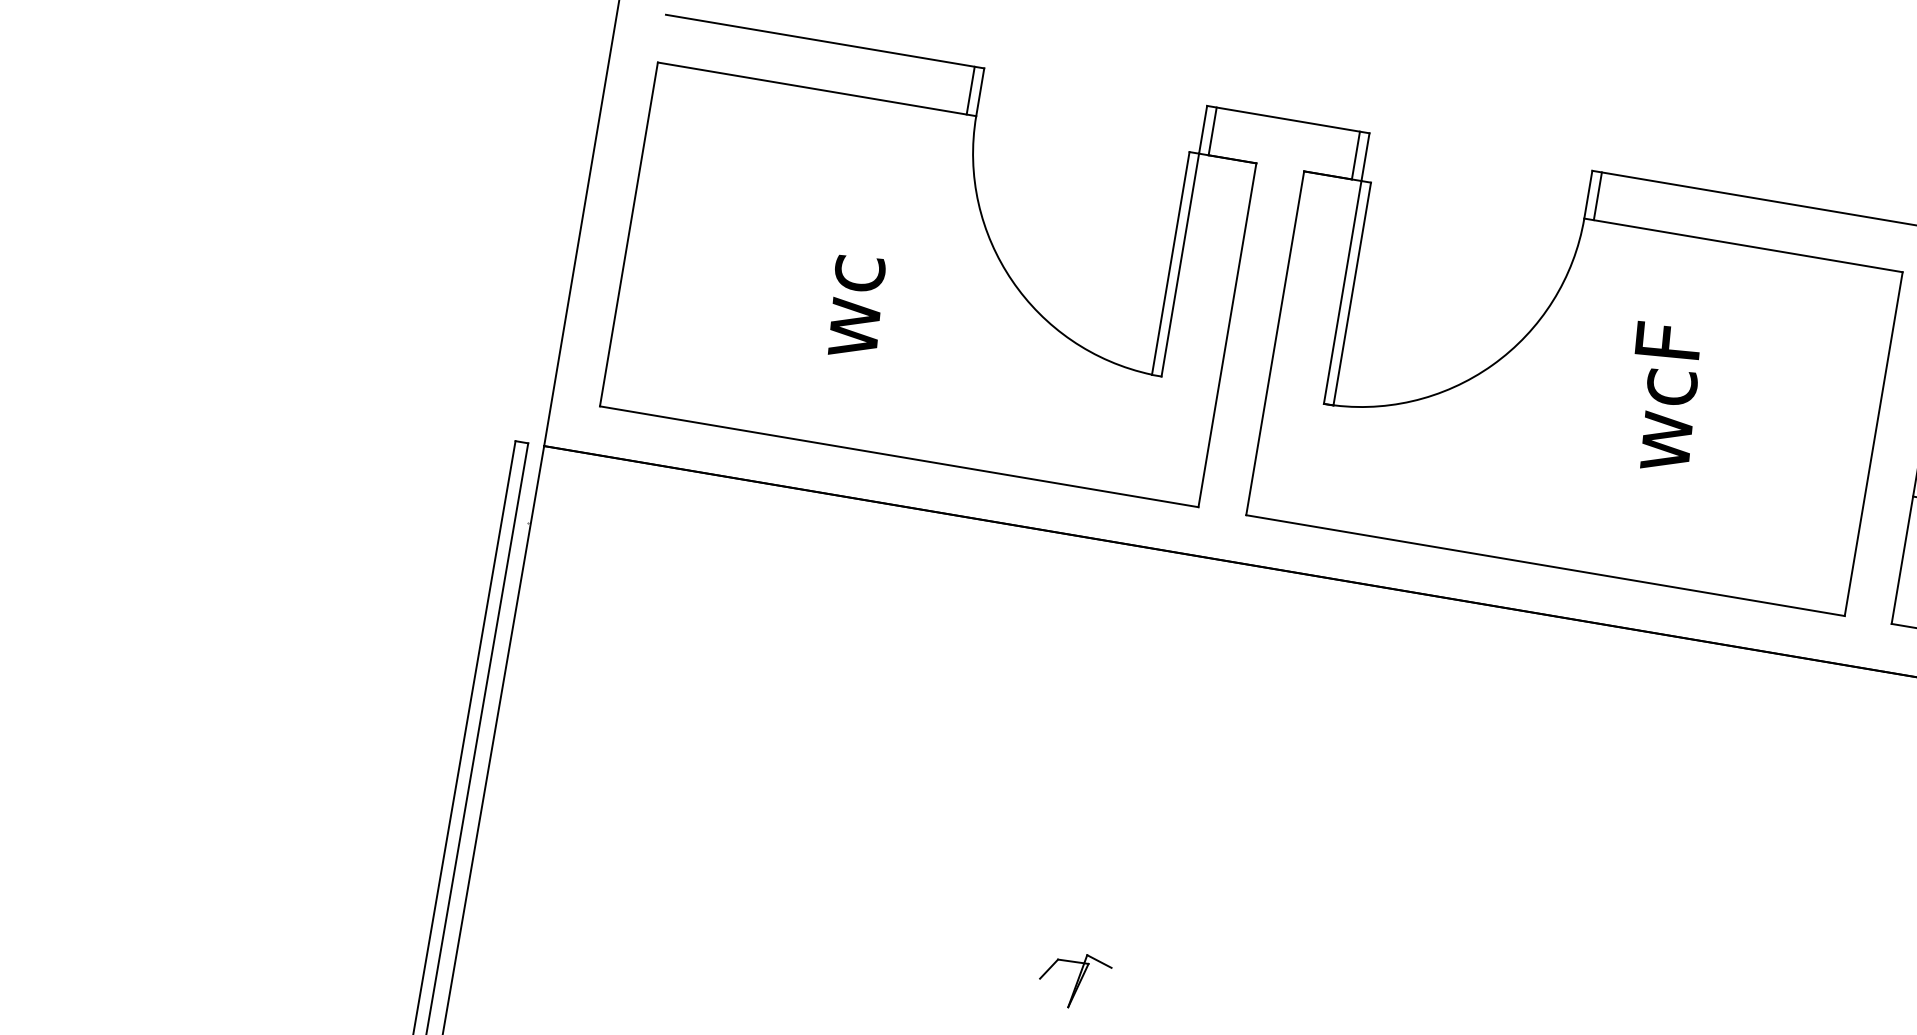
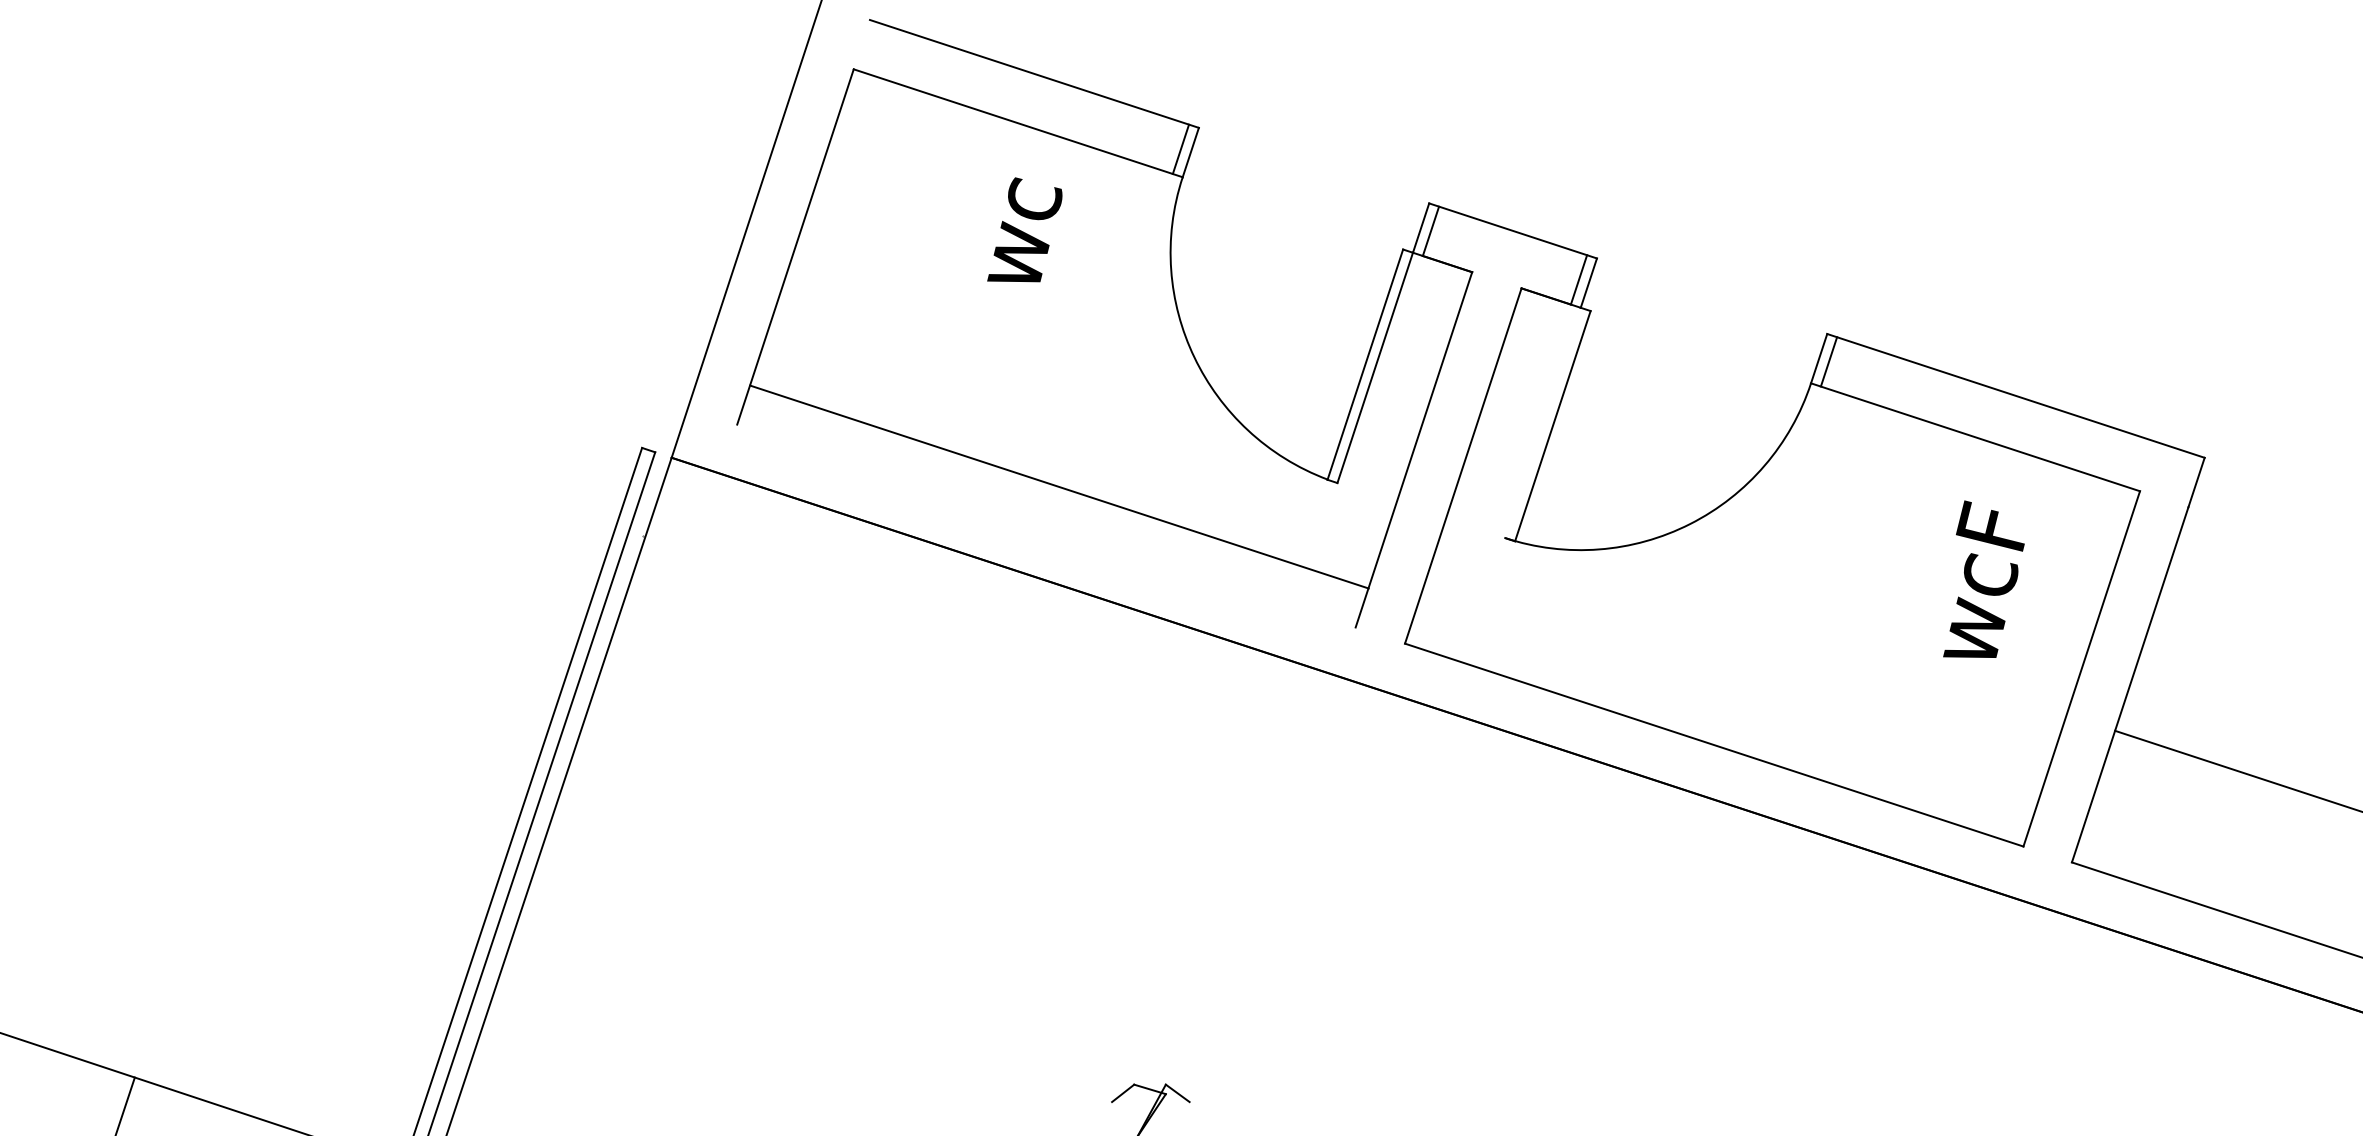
line: (1342, 292) -> (1542, 422), removed
text: (855, 301) -> (1024, 229), moved
text: (1666, 390) -> (1983, 578), moved
line: (899, 456) -> (1059, 486), moved

